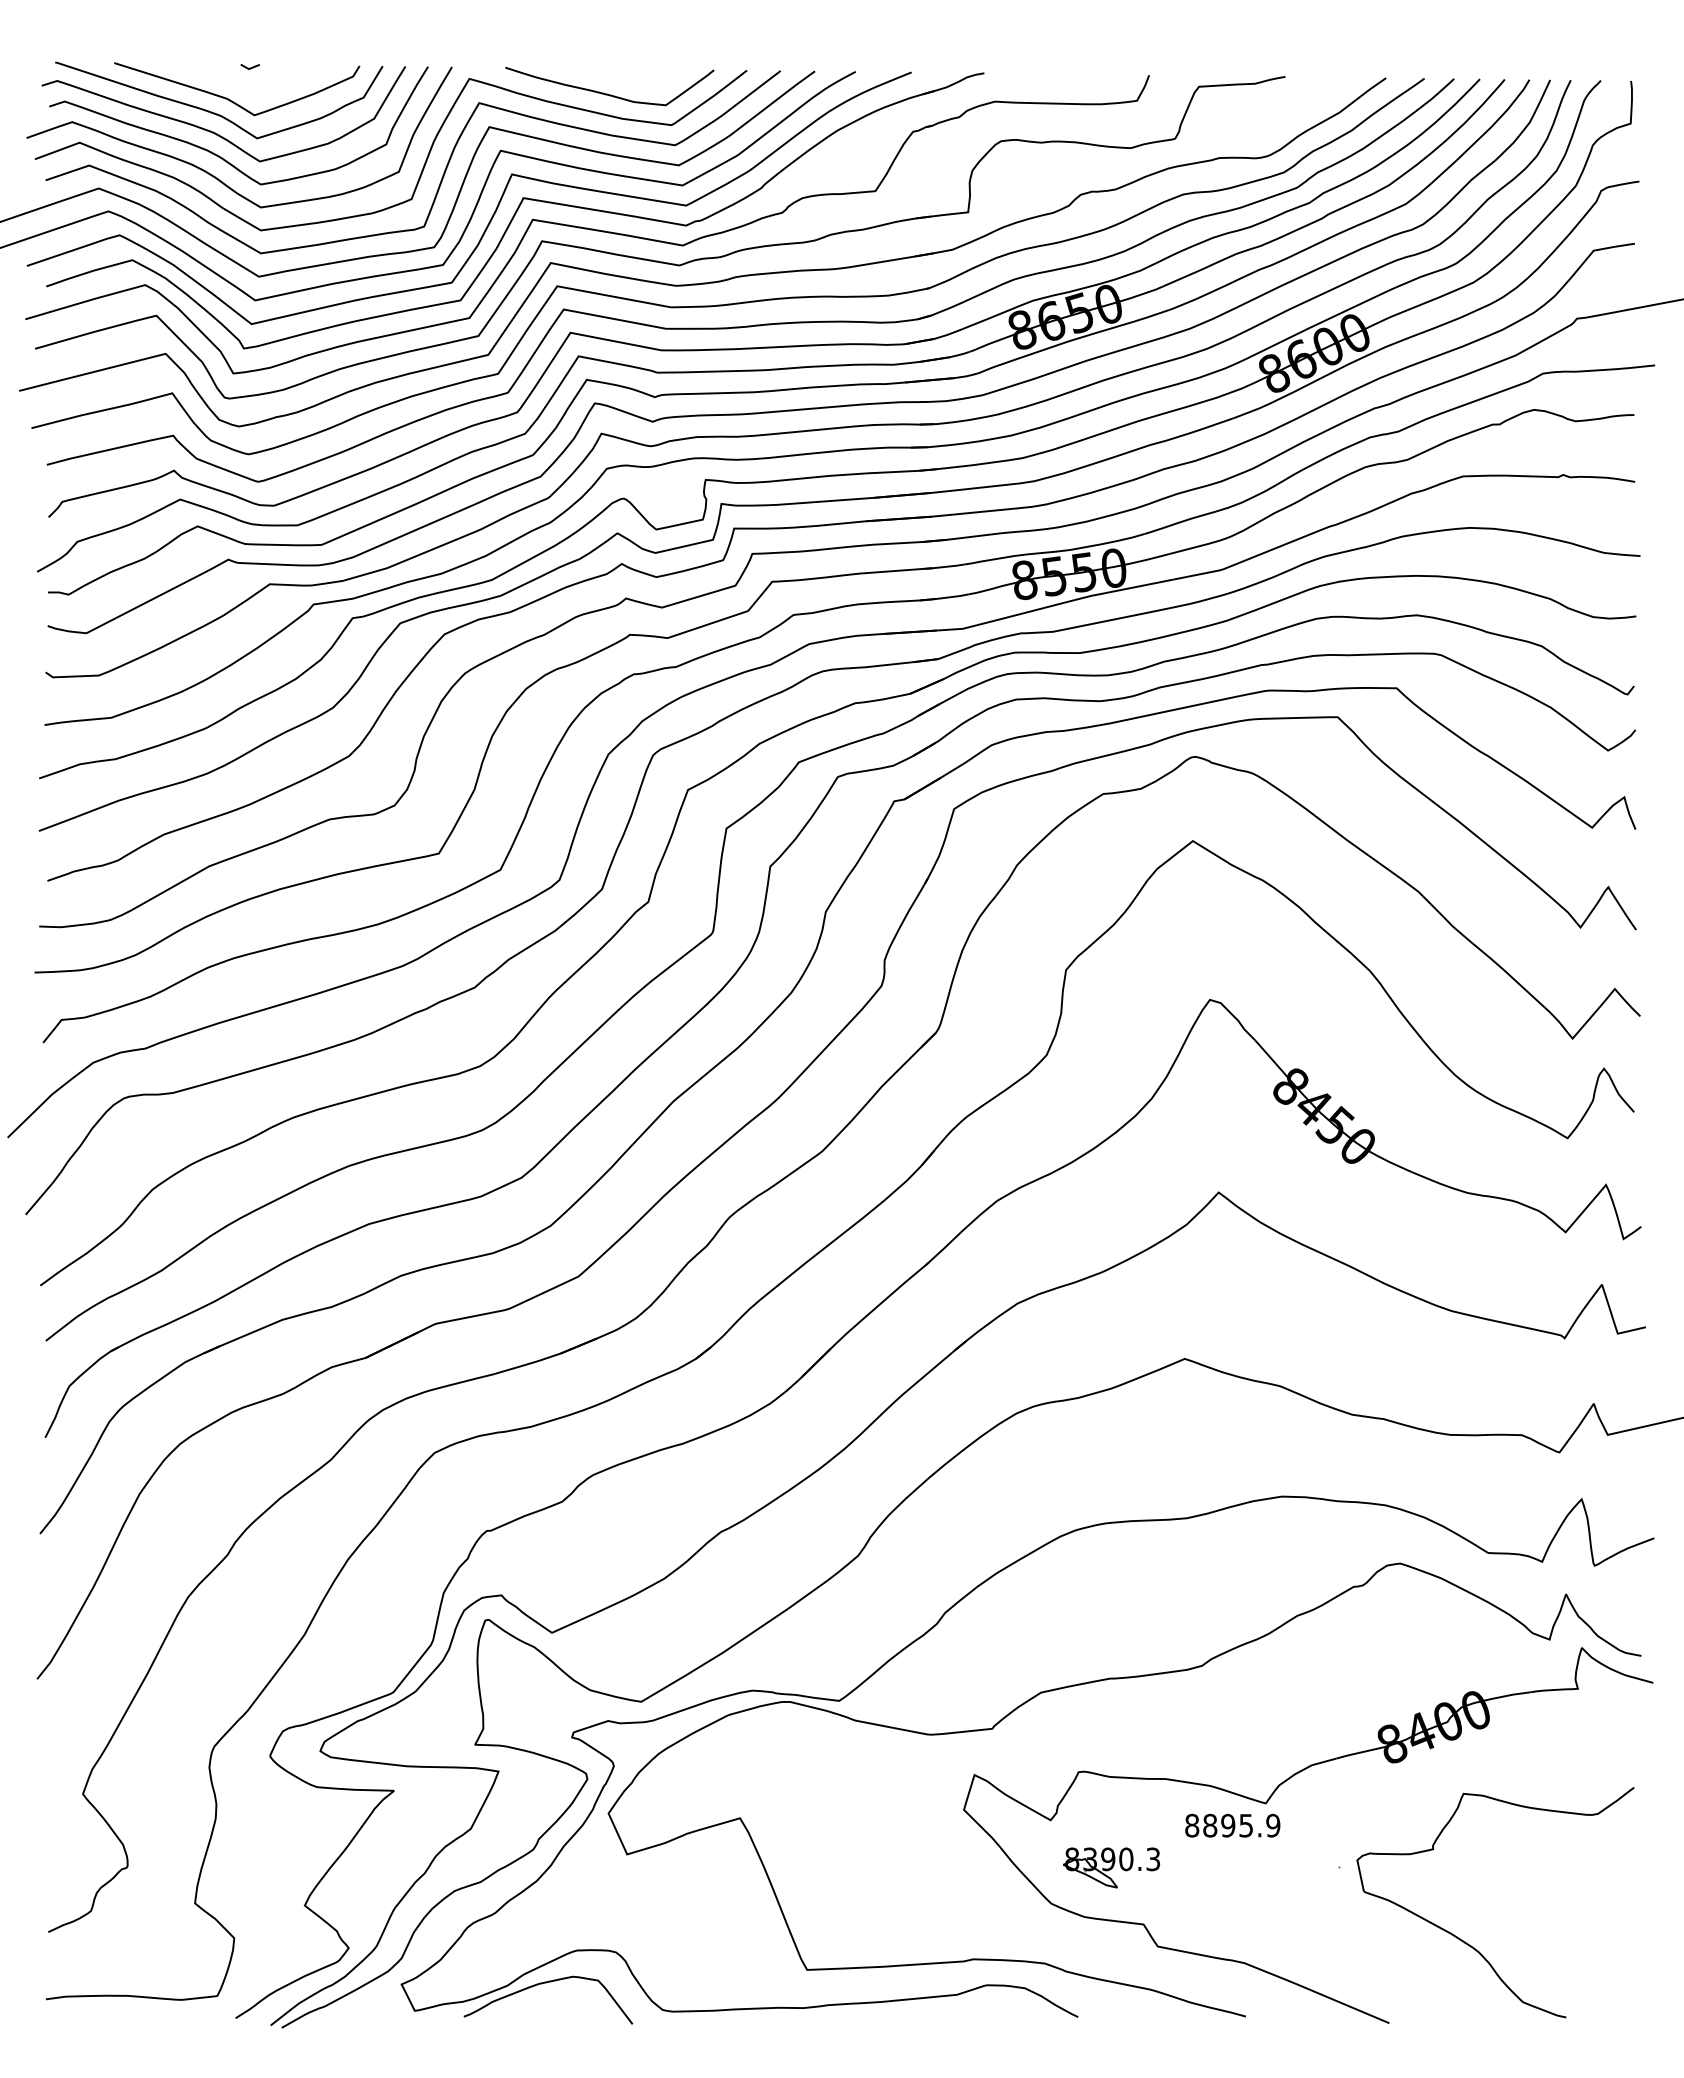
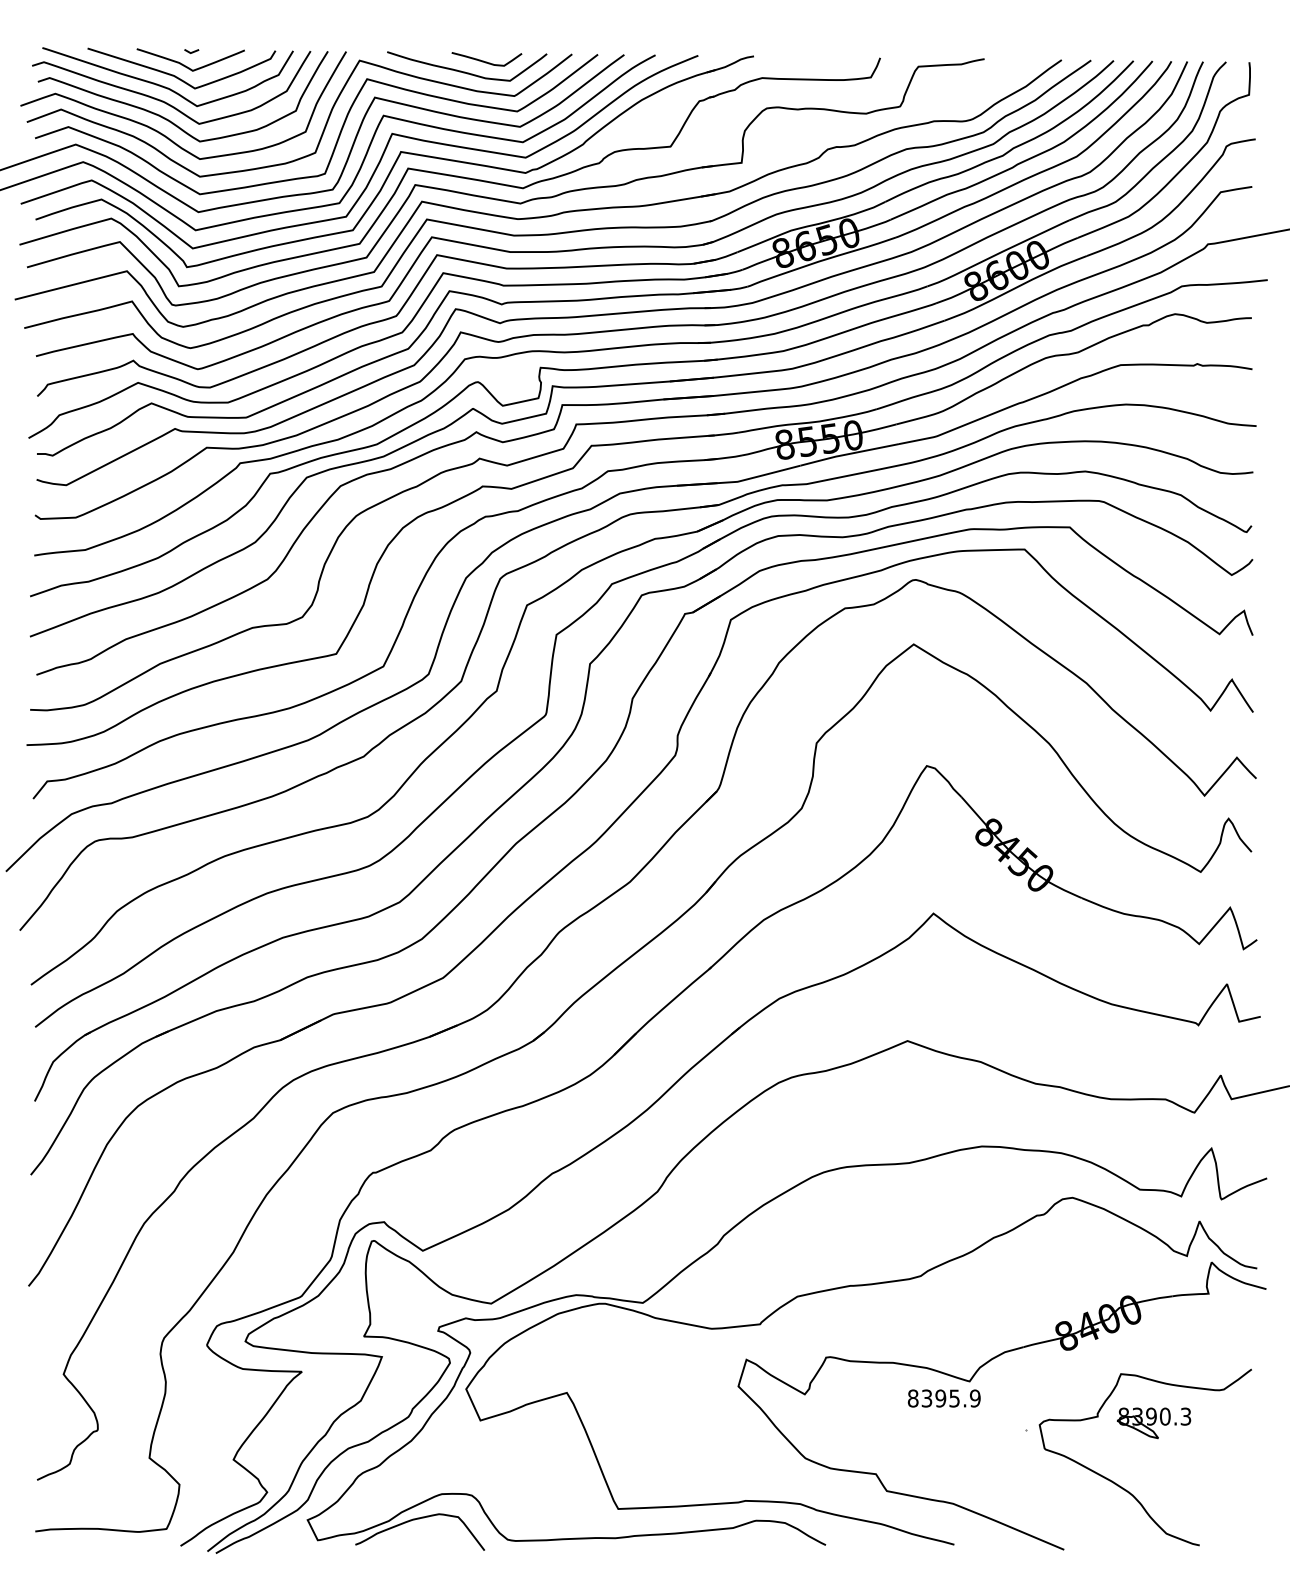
curve: (635, 80) -> (486, 61), added
curve: (244, 86) -> (187, 66), added
text: (1210, 1825) -> (927, 1398), 8895.9 -> 8395.9
part: (1111, 1867) -> (1153, 1422), moved

